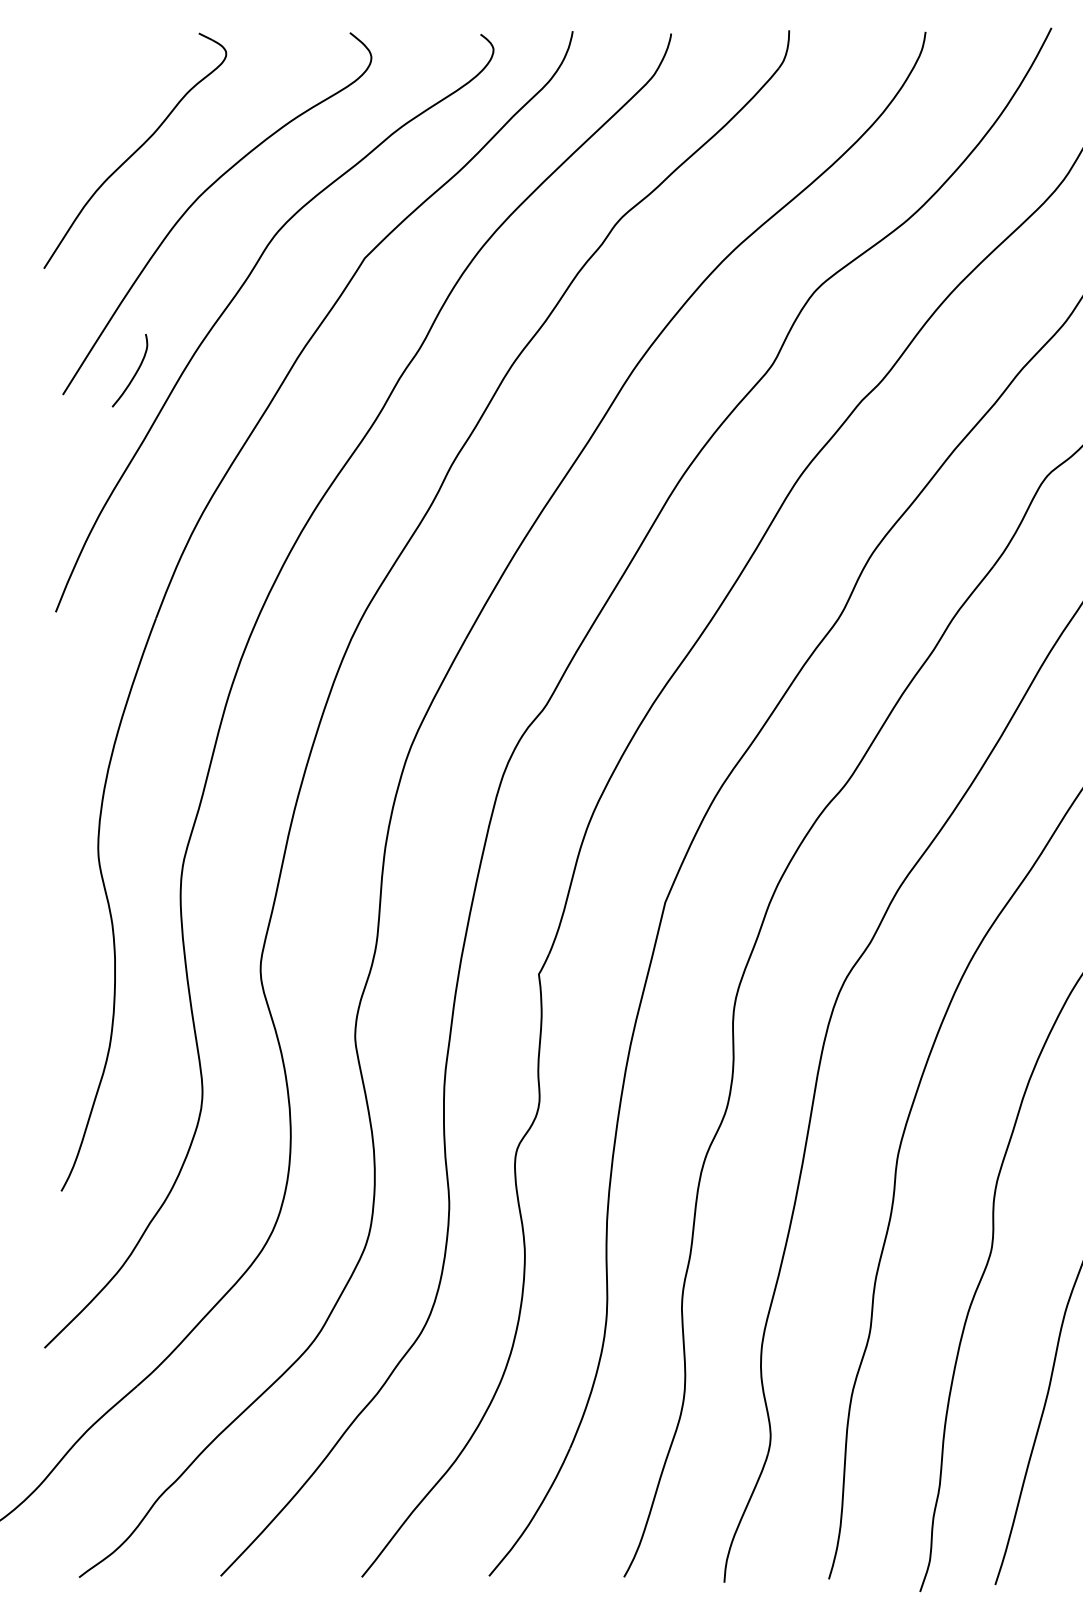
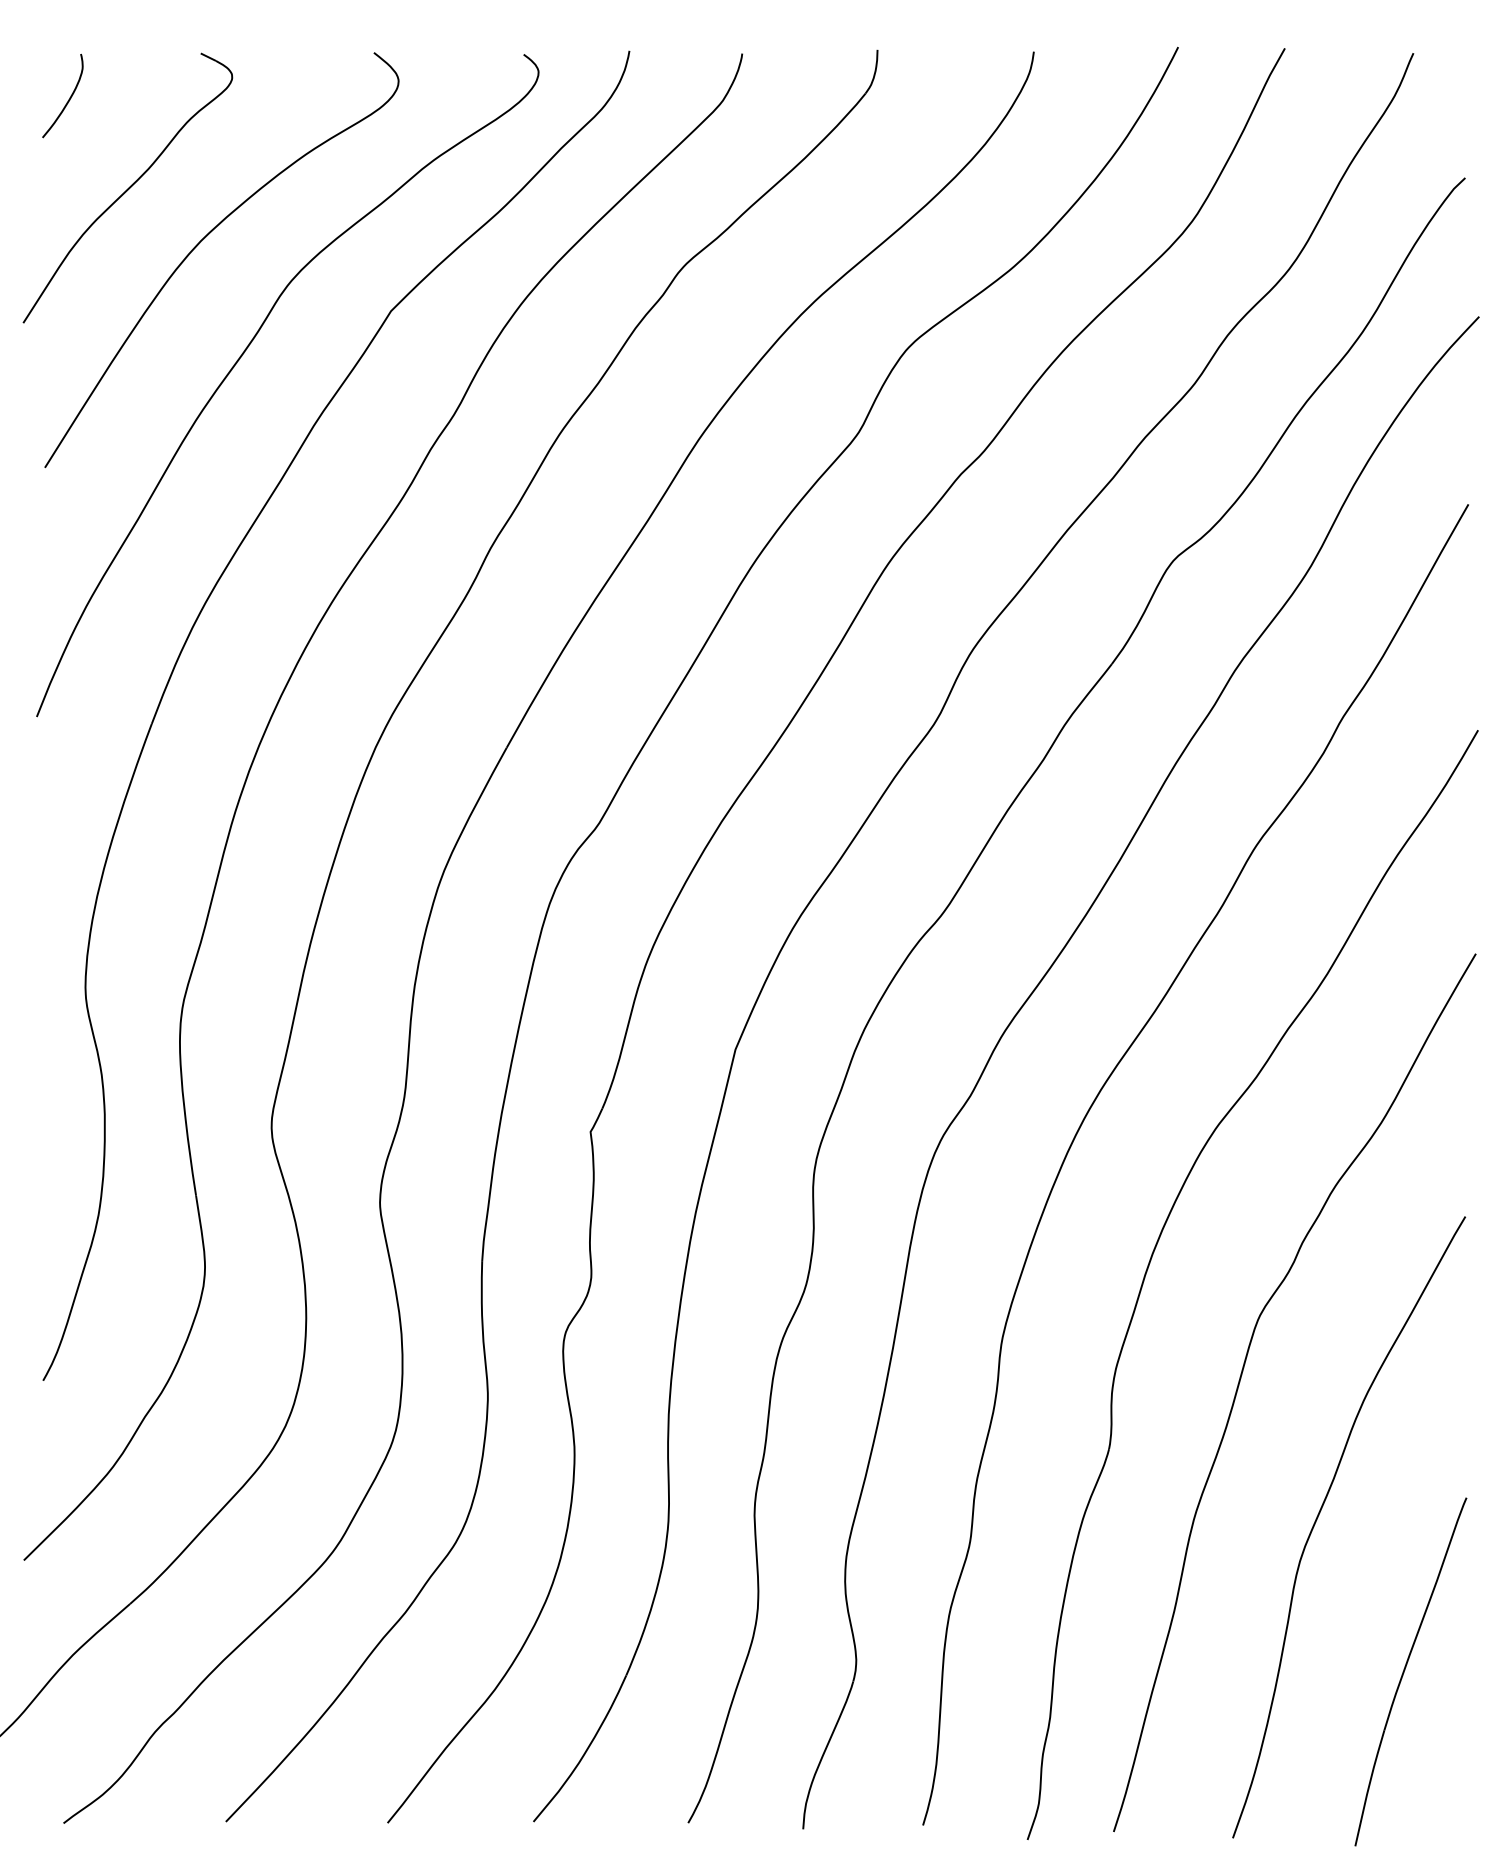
curve: (134, 373) -> (68, 99), moved

